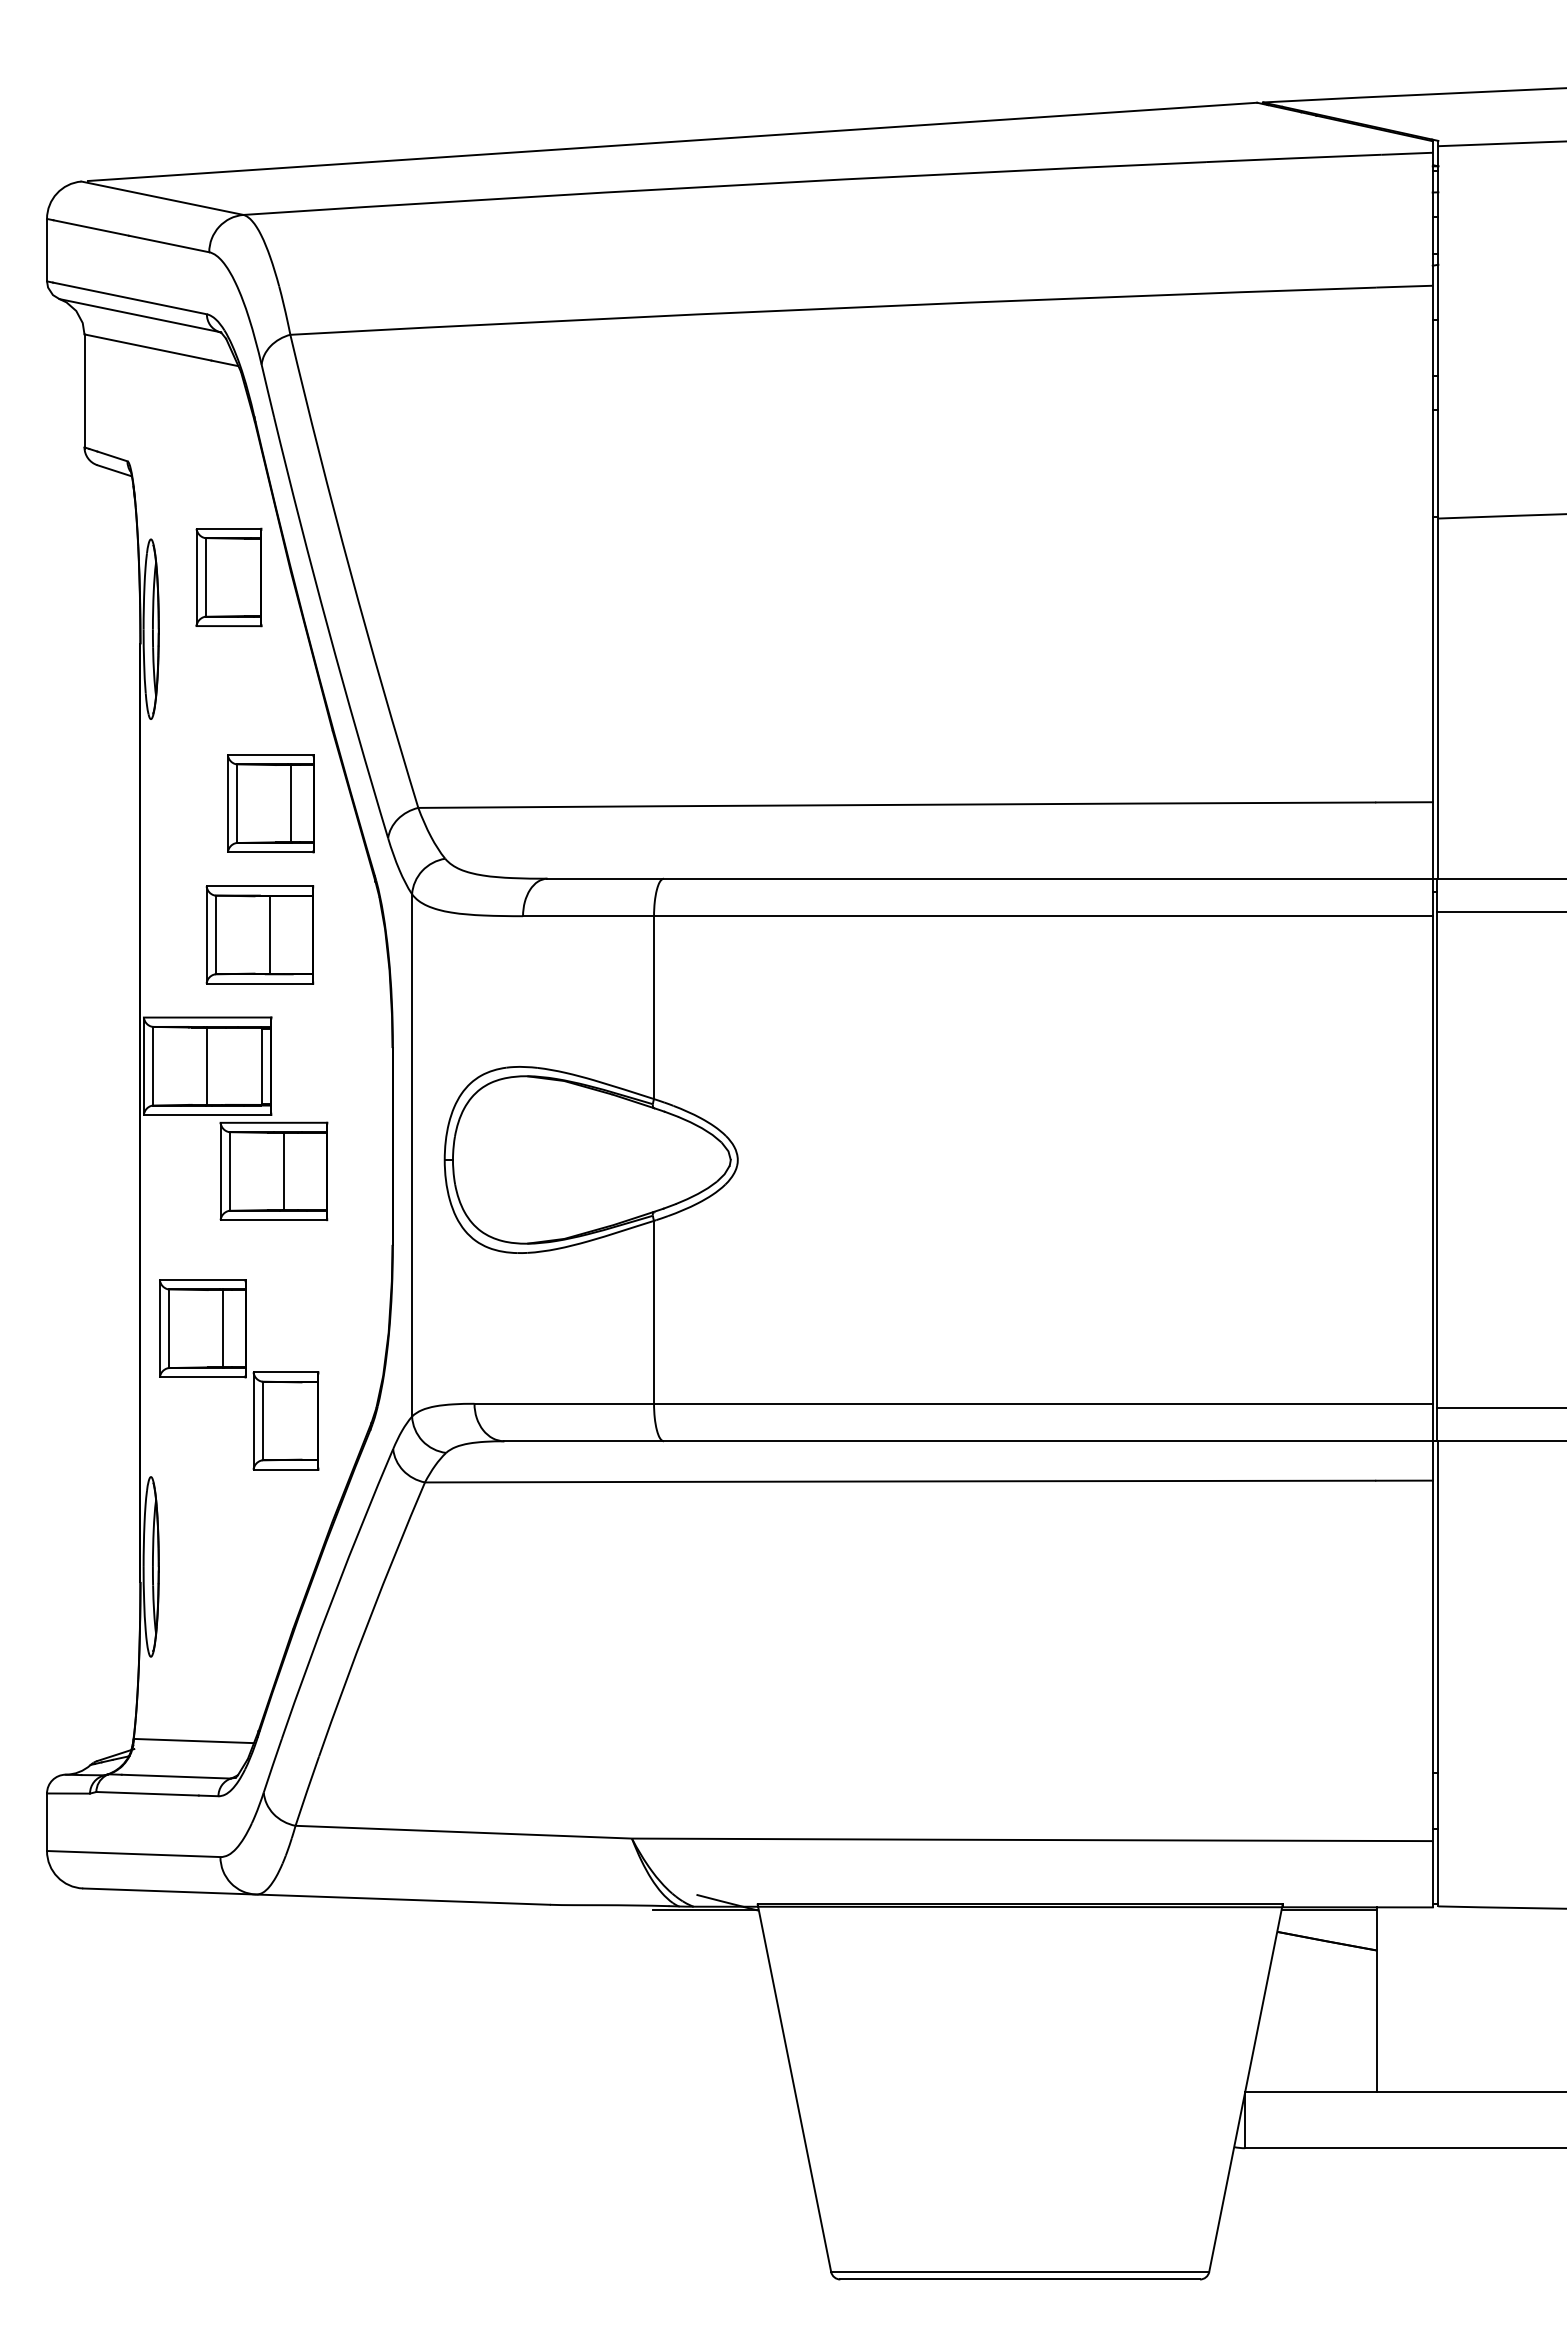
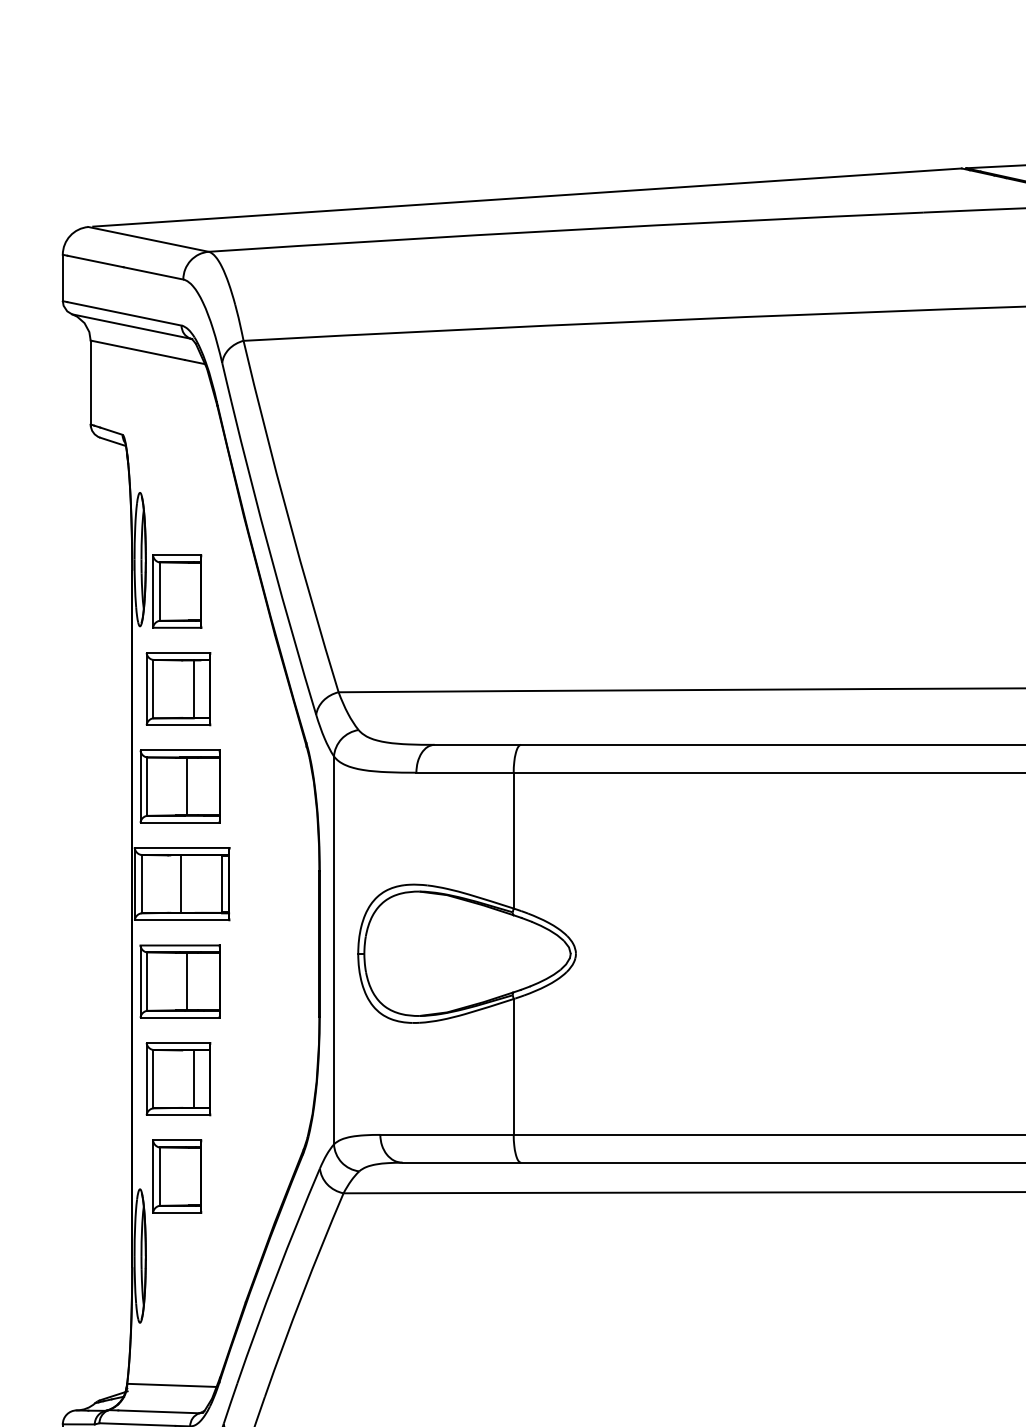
part: (228, 577) -> (176, 591), moved
part: (270, 803) -> (178, 688), moved
part: (259, 934) -> (179, 786), moved
part: (273, 1171) -> (179, 981), moved
part: (285, 1420) -> (176, 1176), moved

